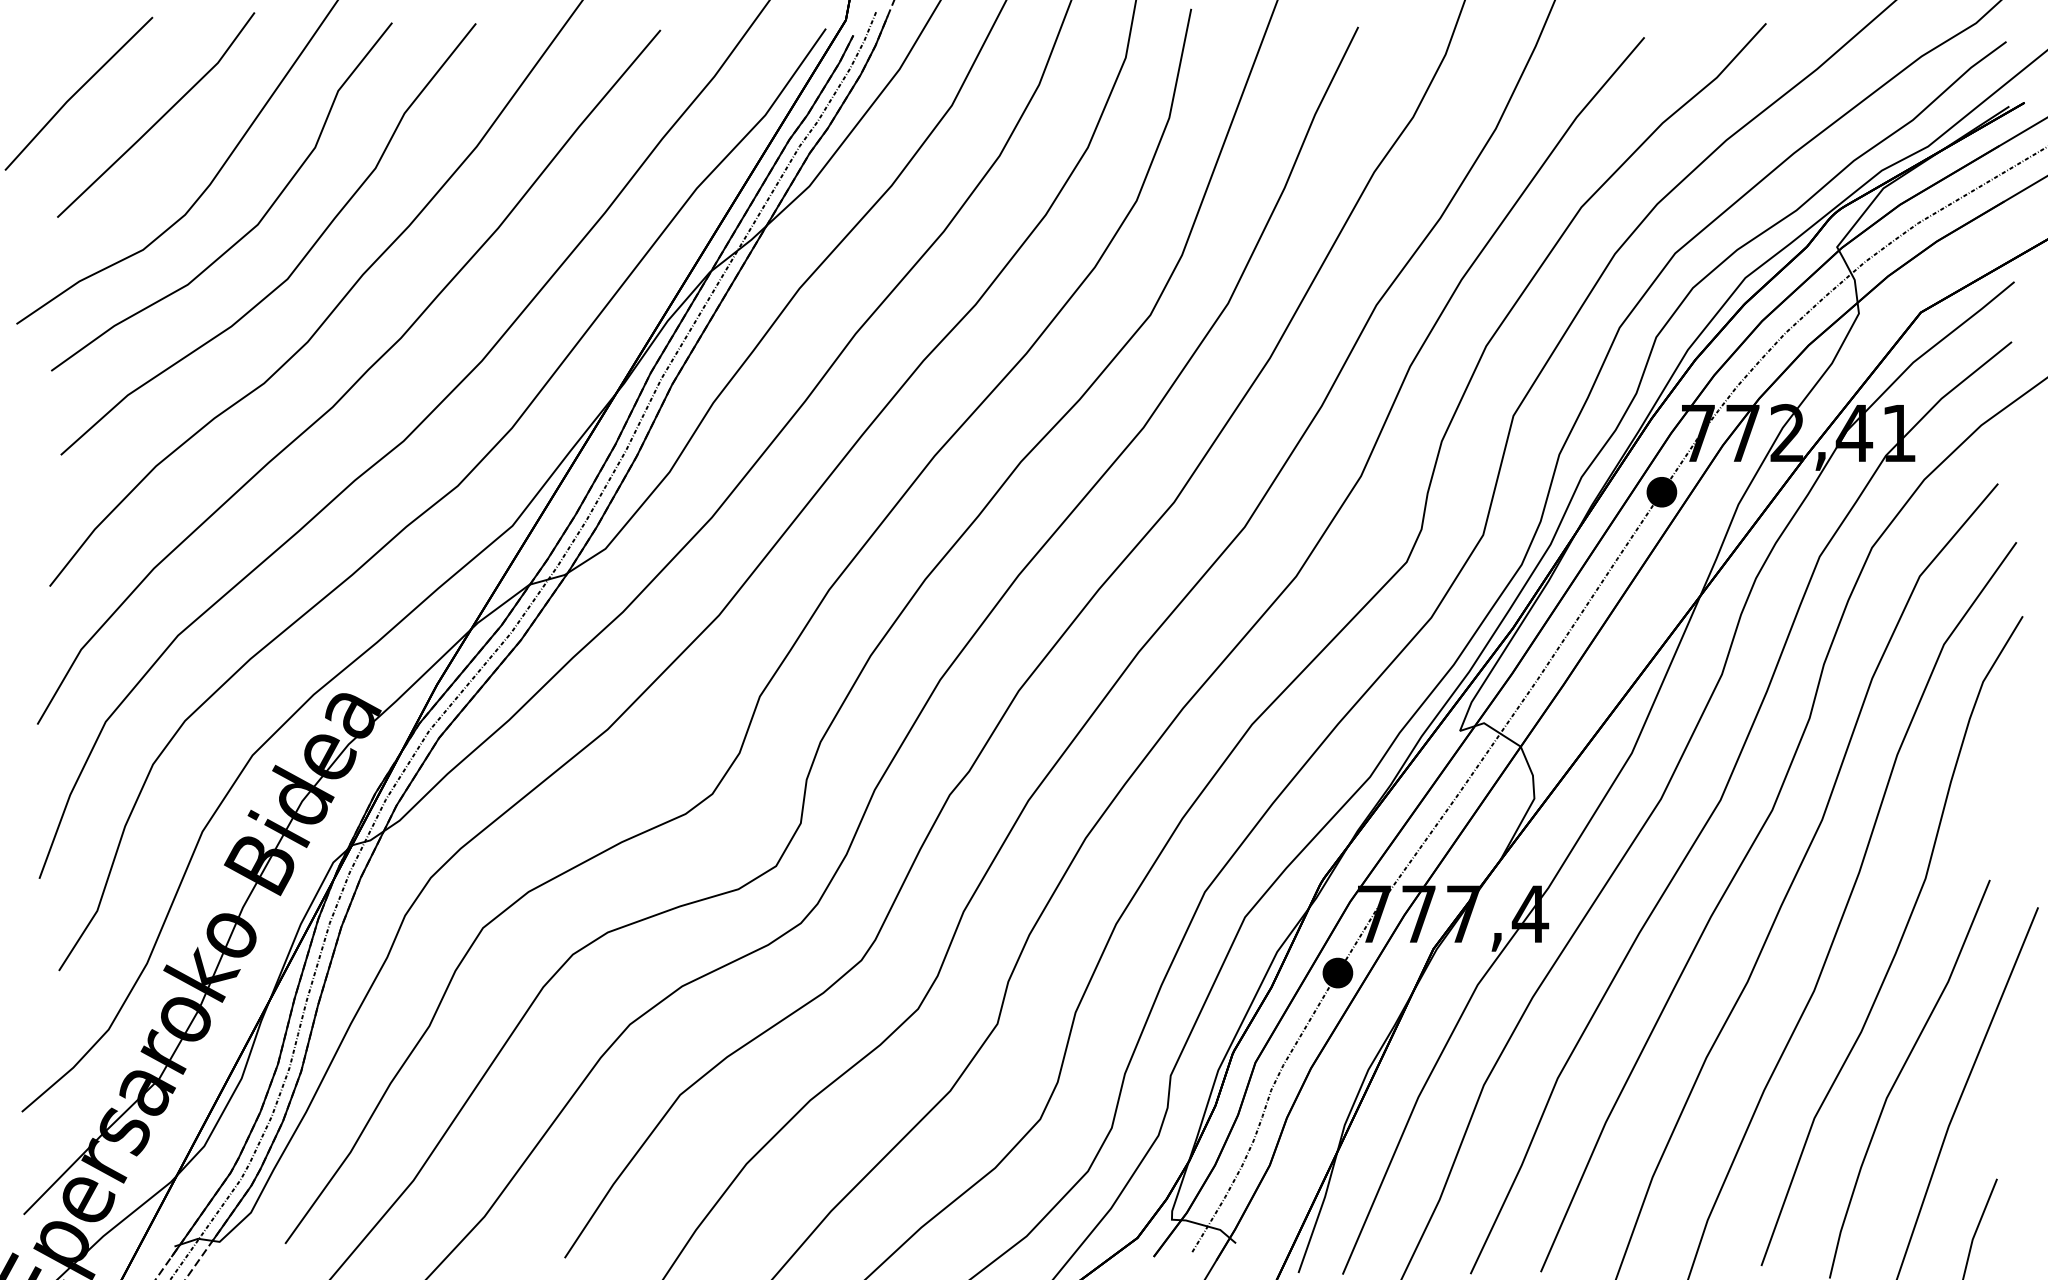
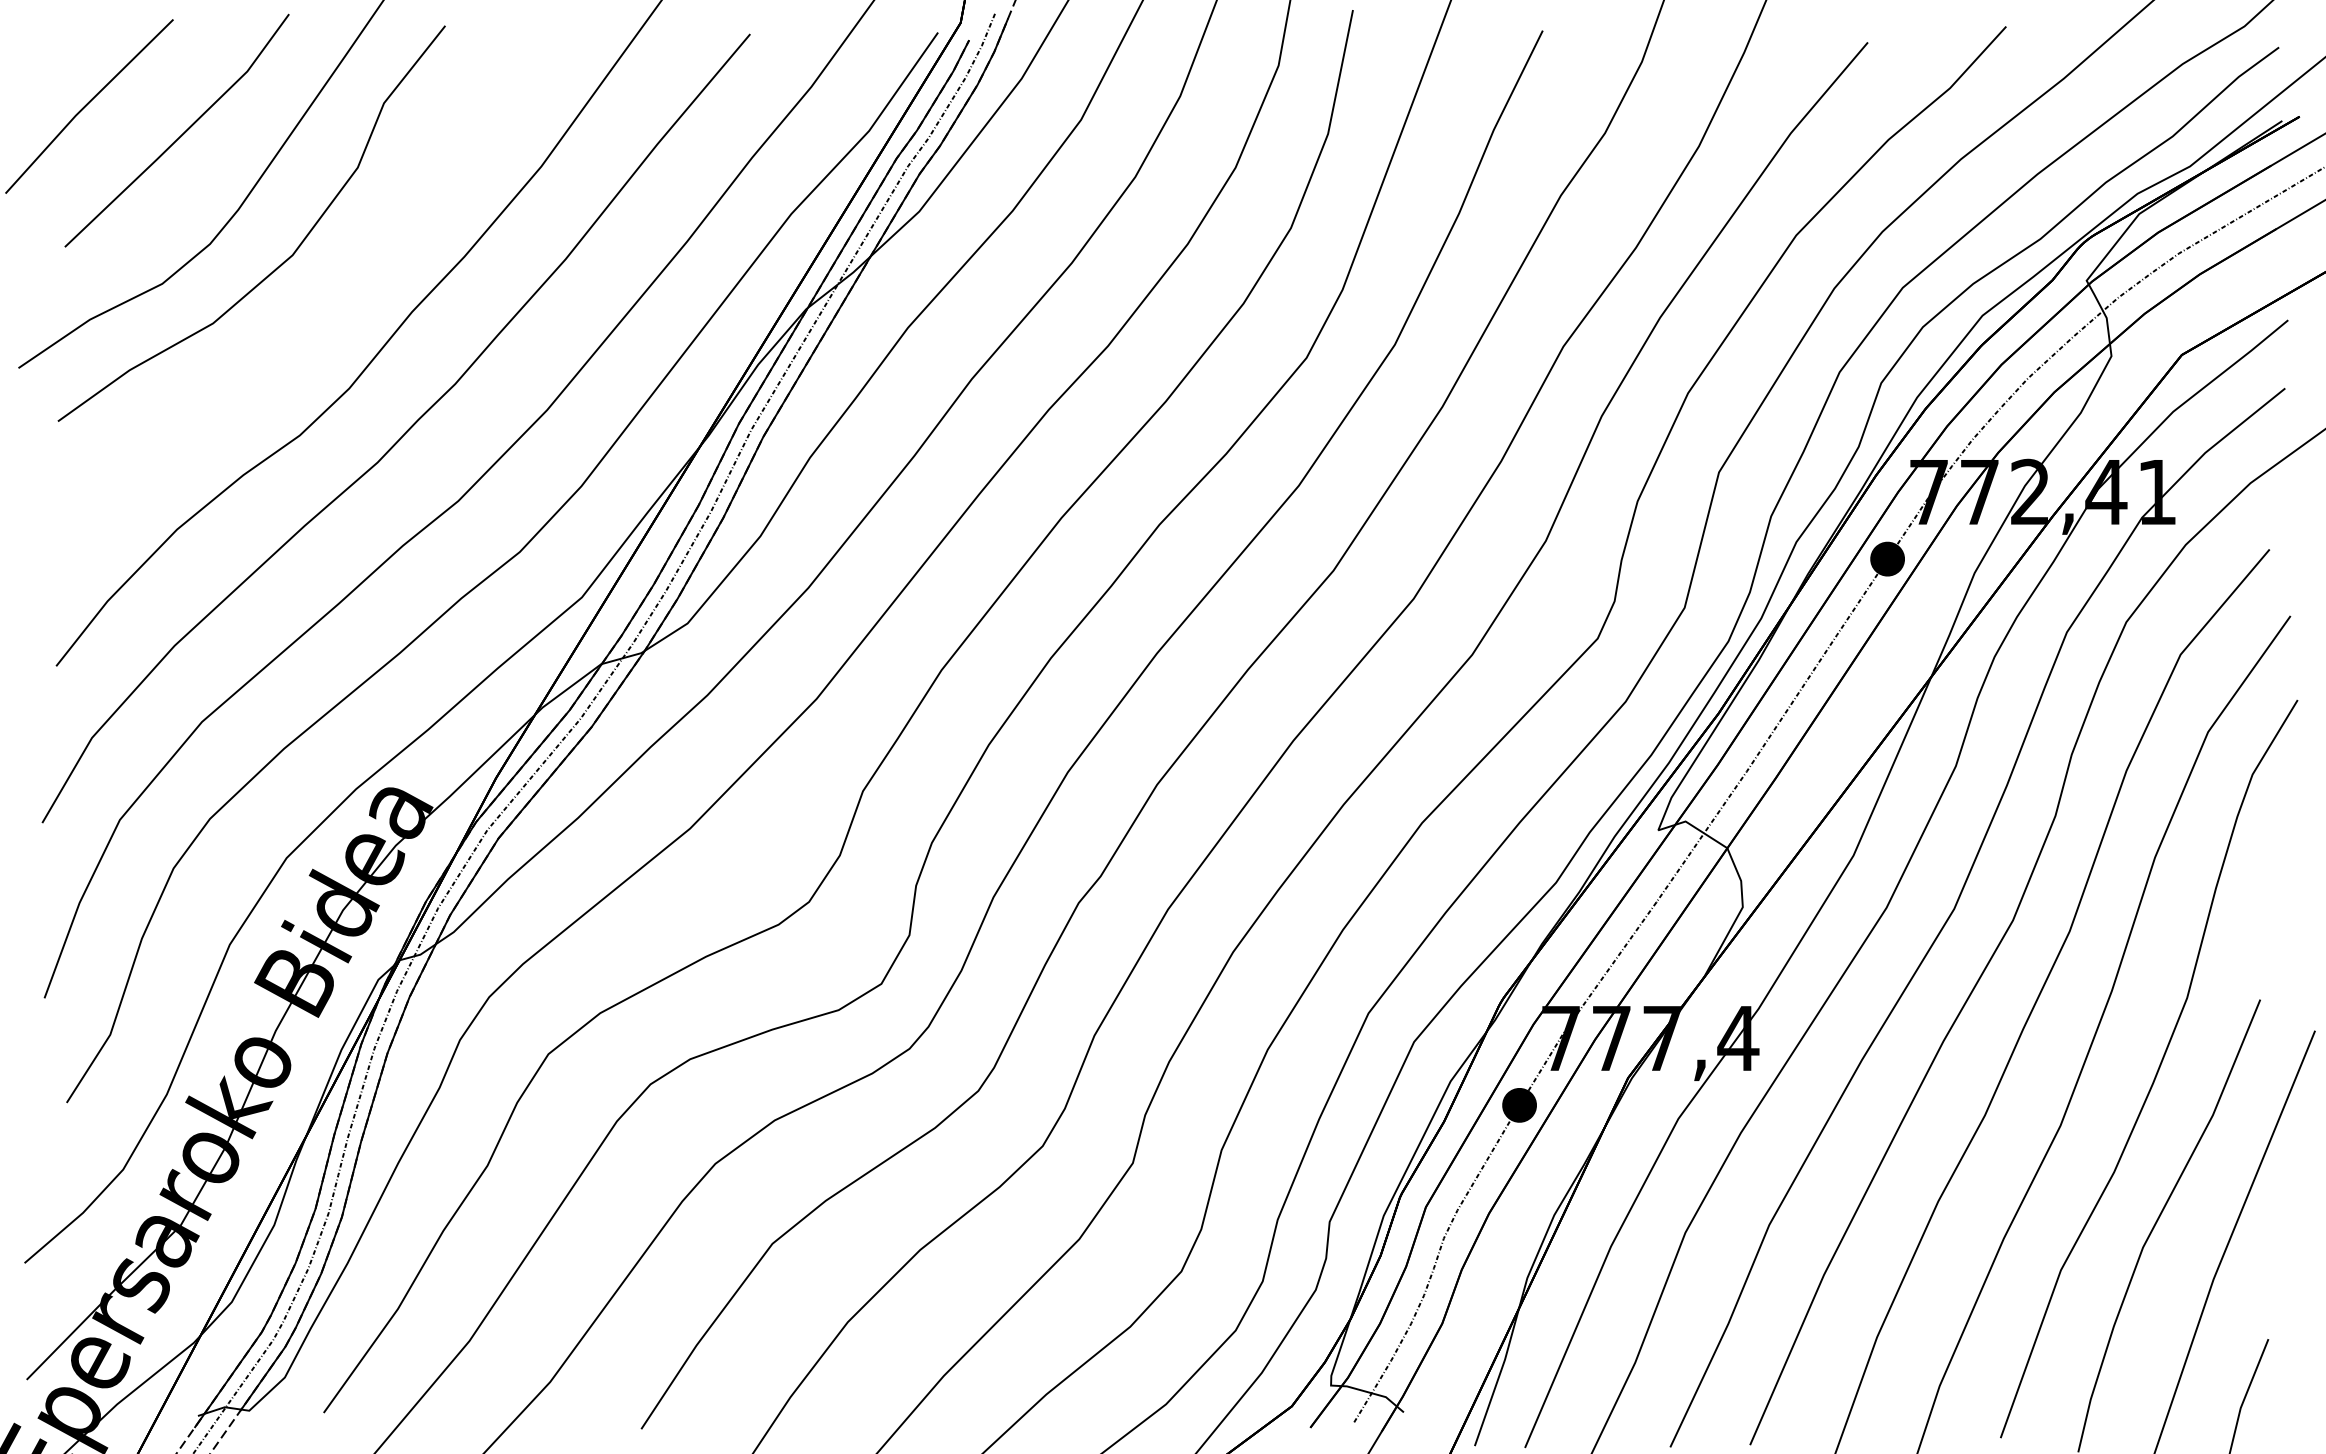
part: (298, 263) -> (338, 299), removed

